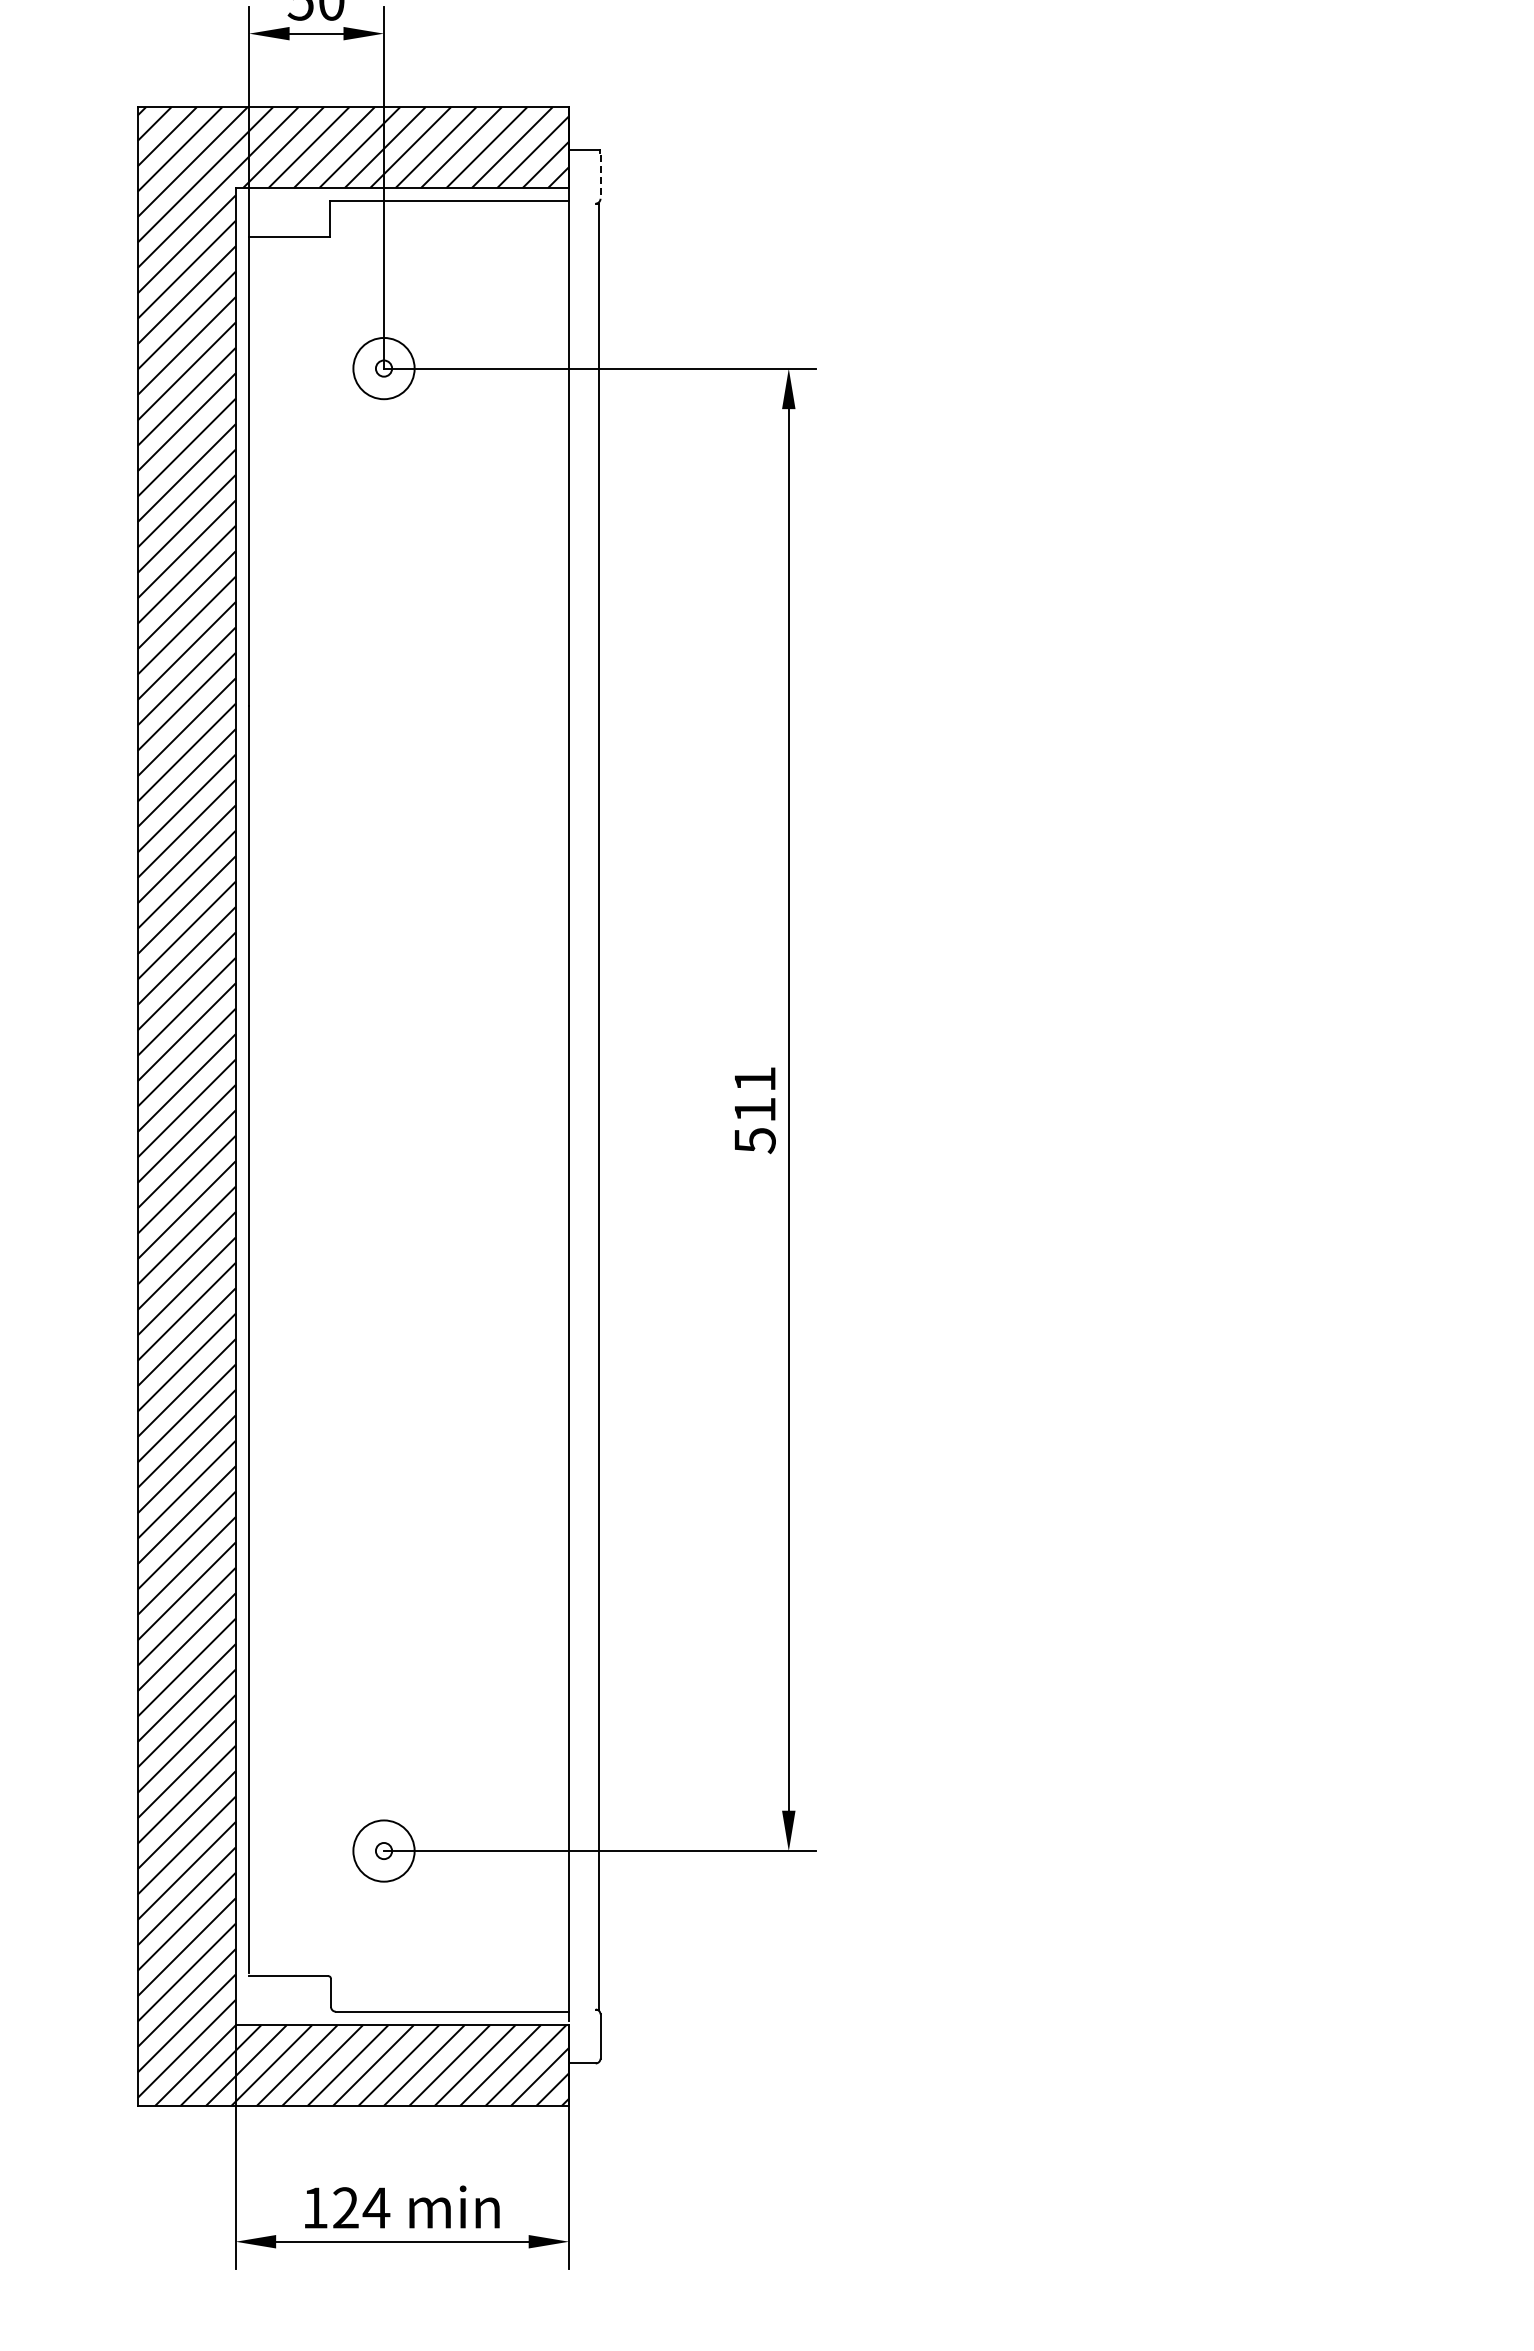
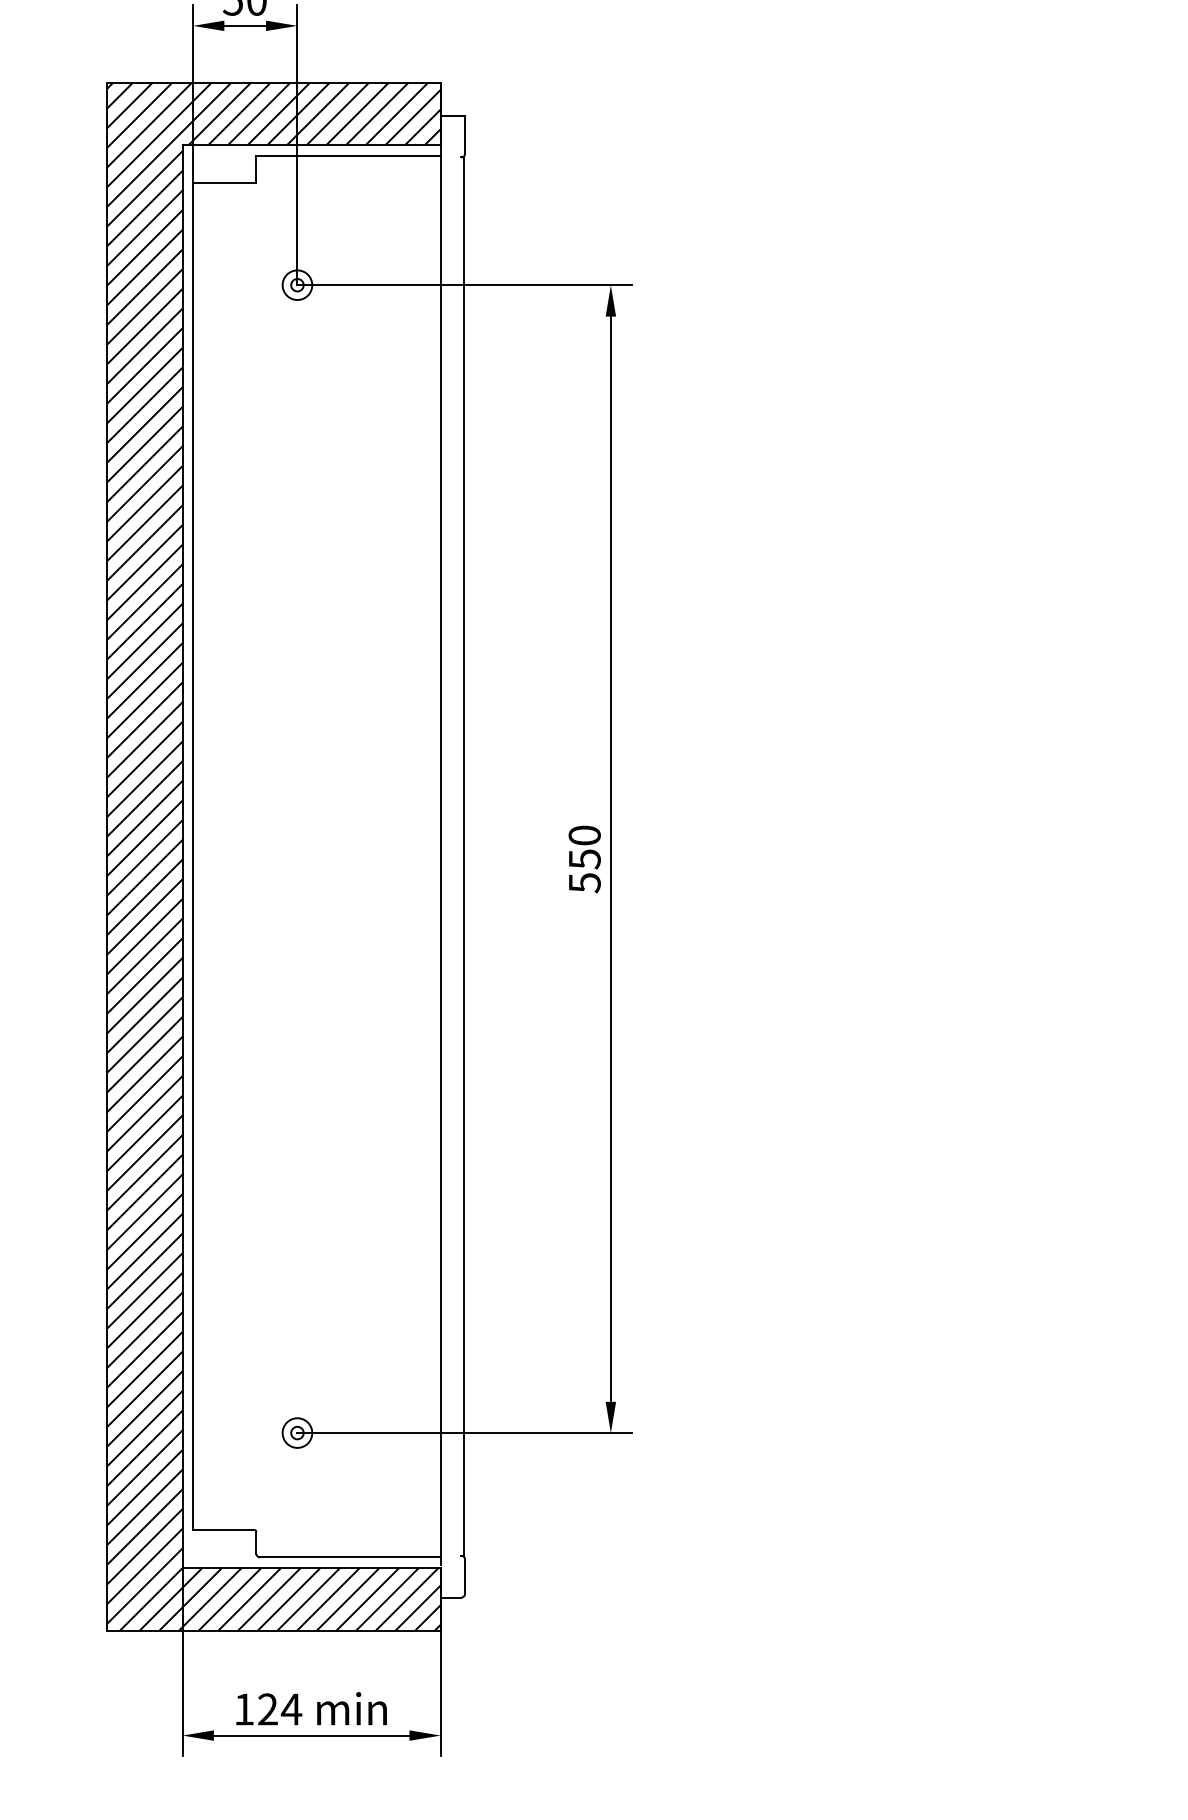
line: (600, 177) -> (465, 137), dashed -> solid
circle: (383, 368) -> (297, 285), size x0.62
text: (754, 1094) -> (584, 847), 511 -> 550
circle: (383, 1850) -> (297, 1432), size x0.62

